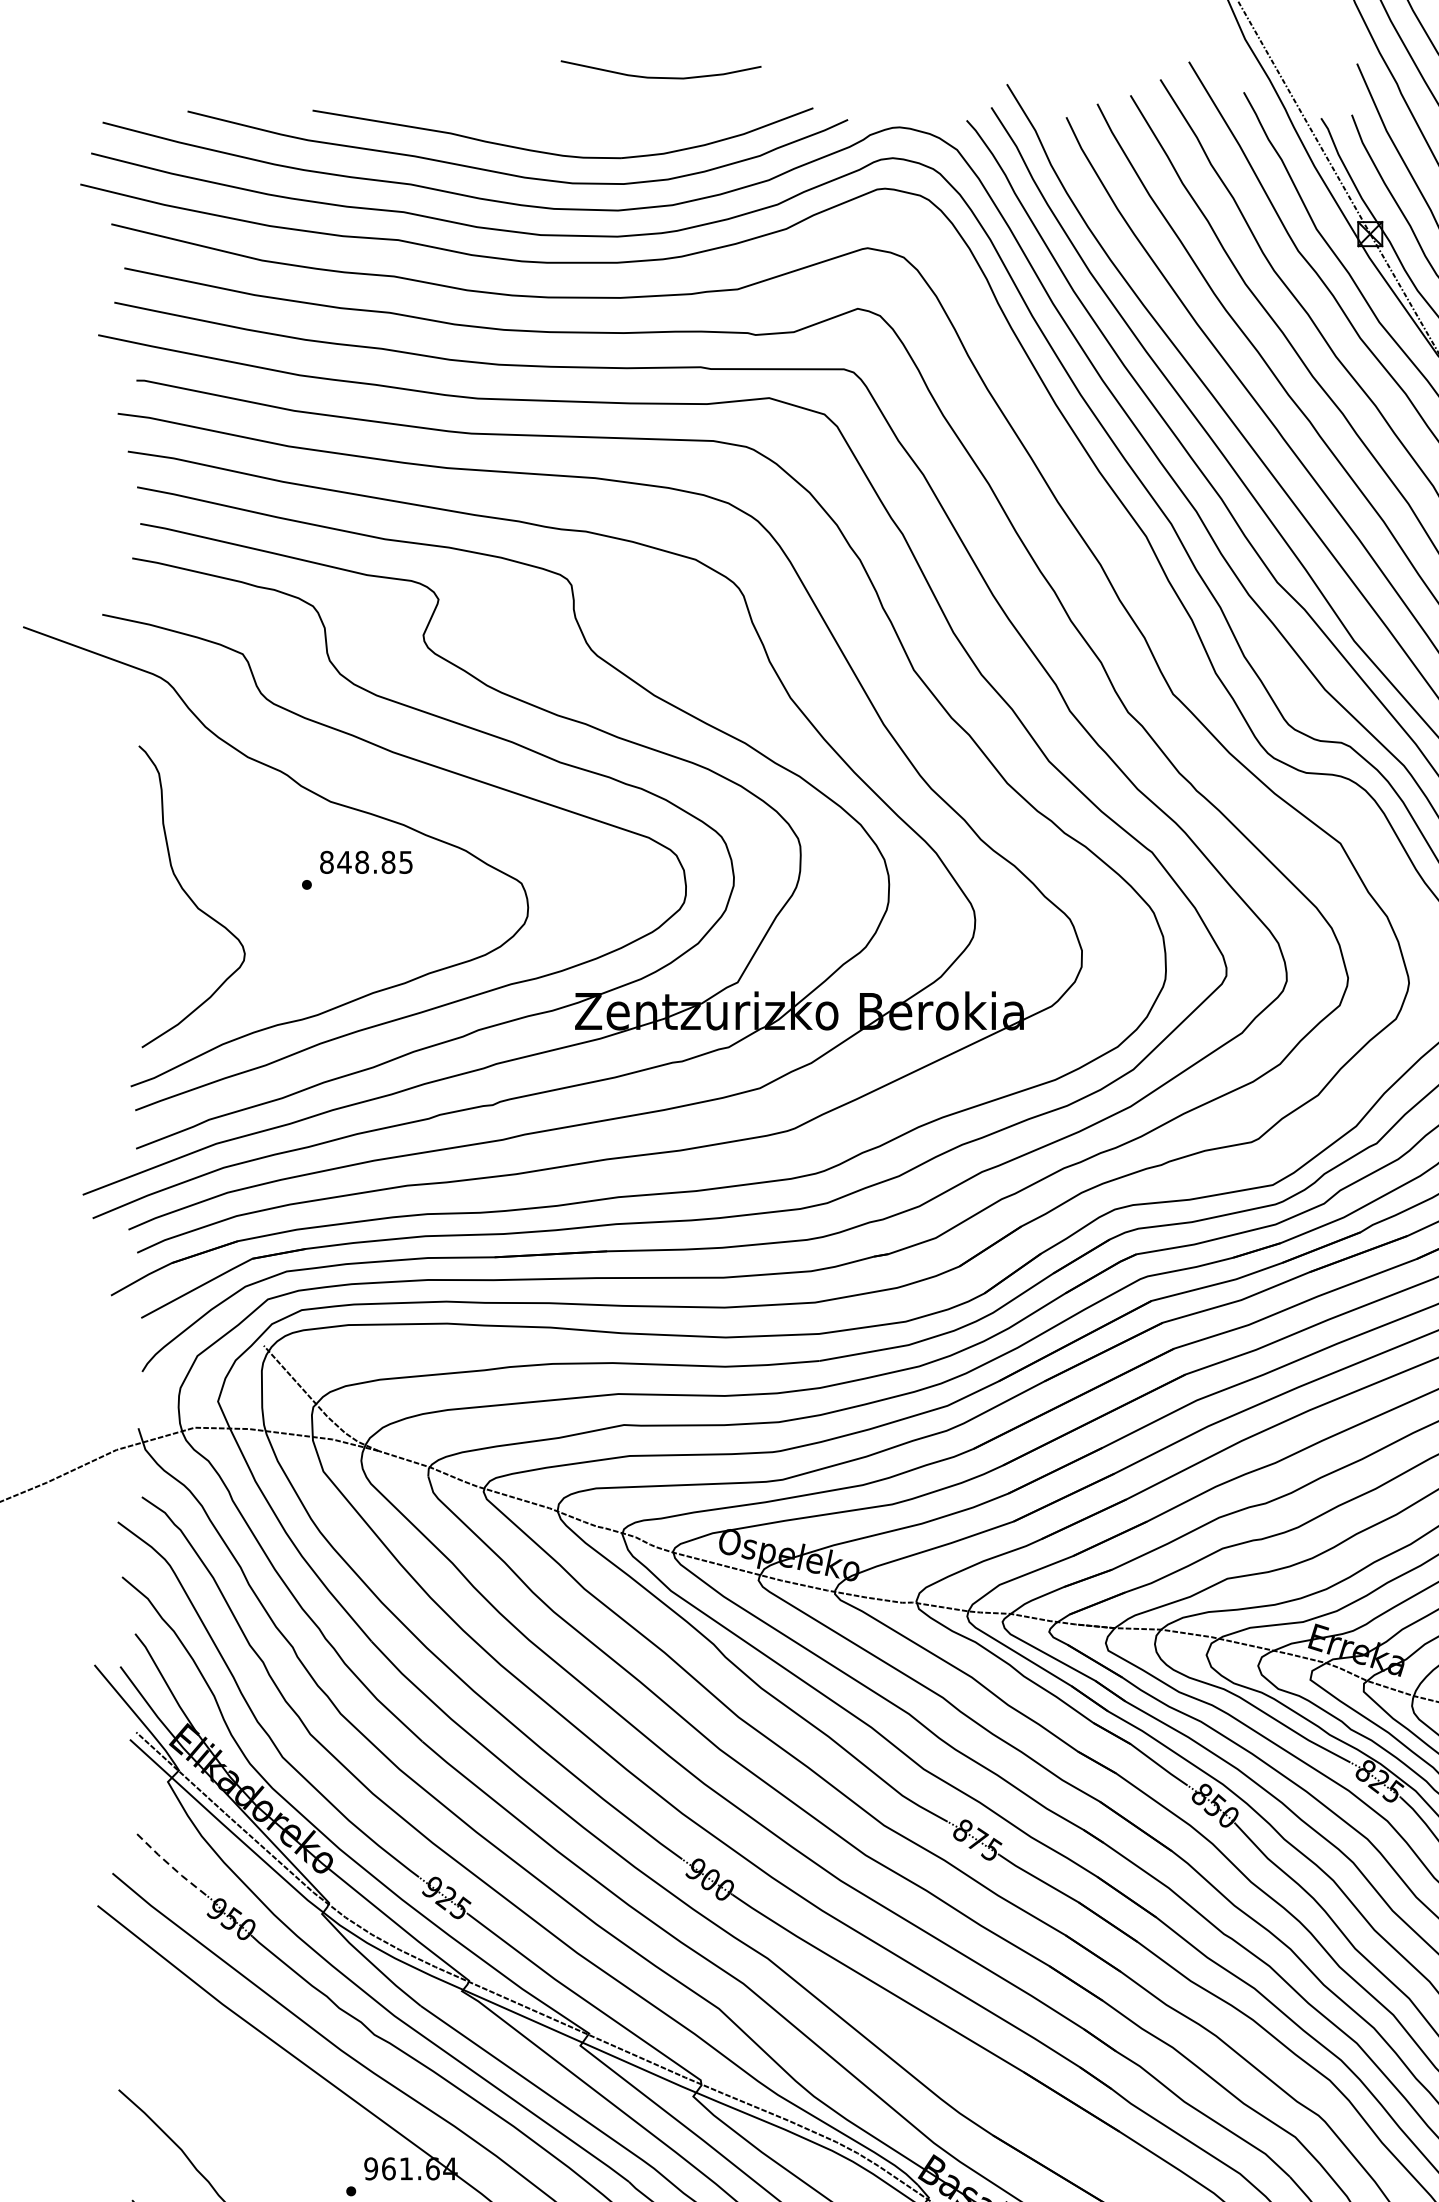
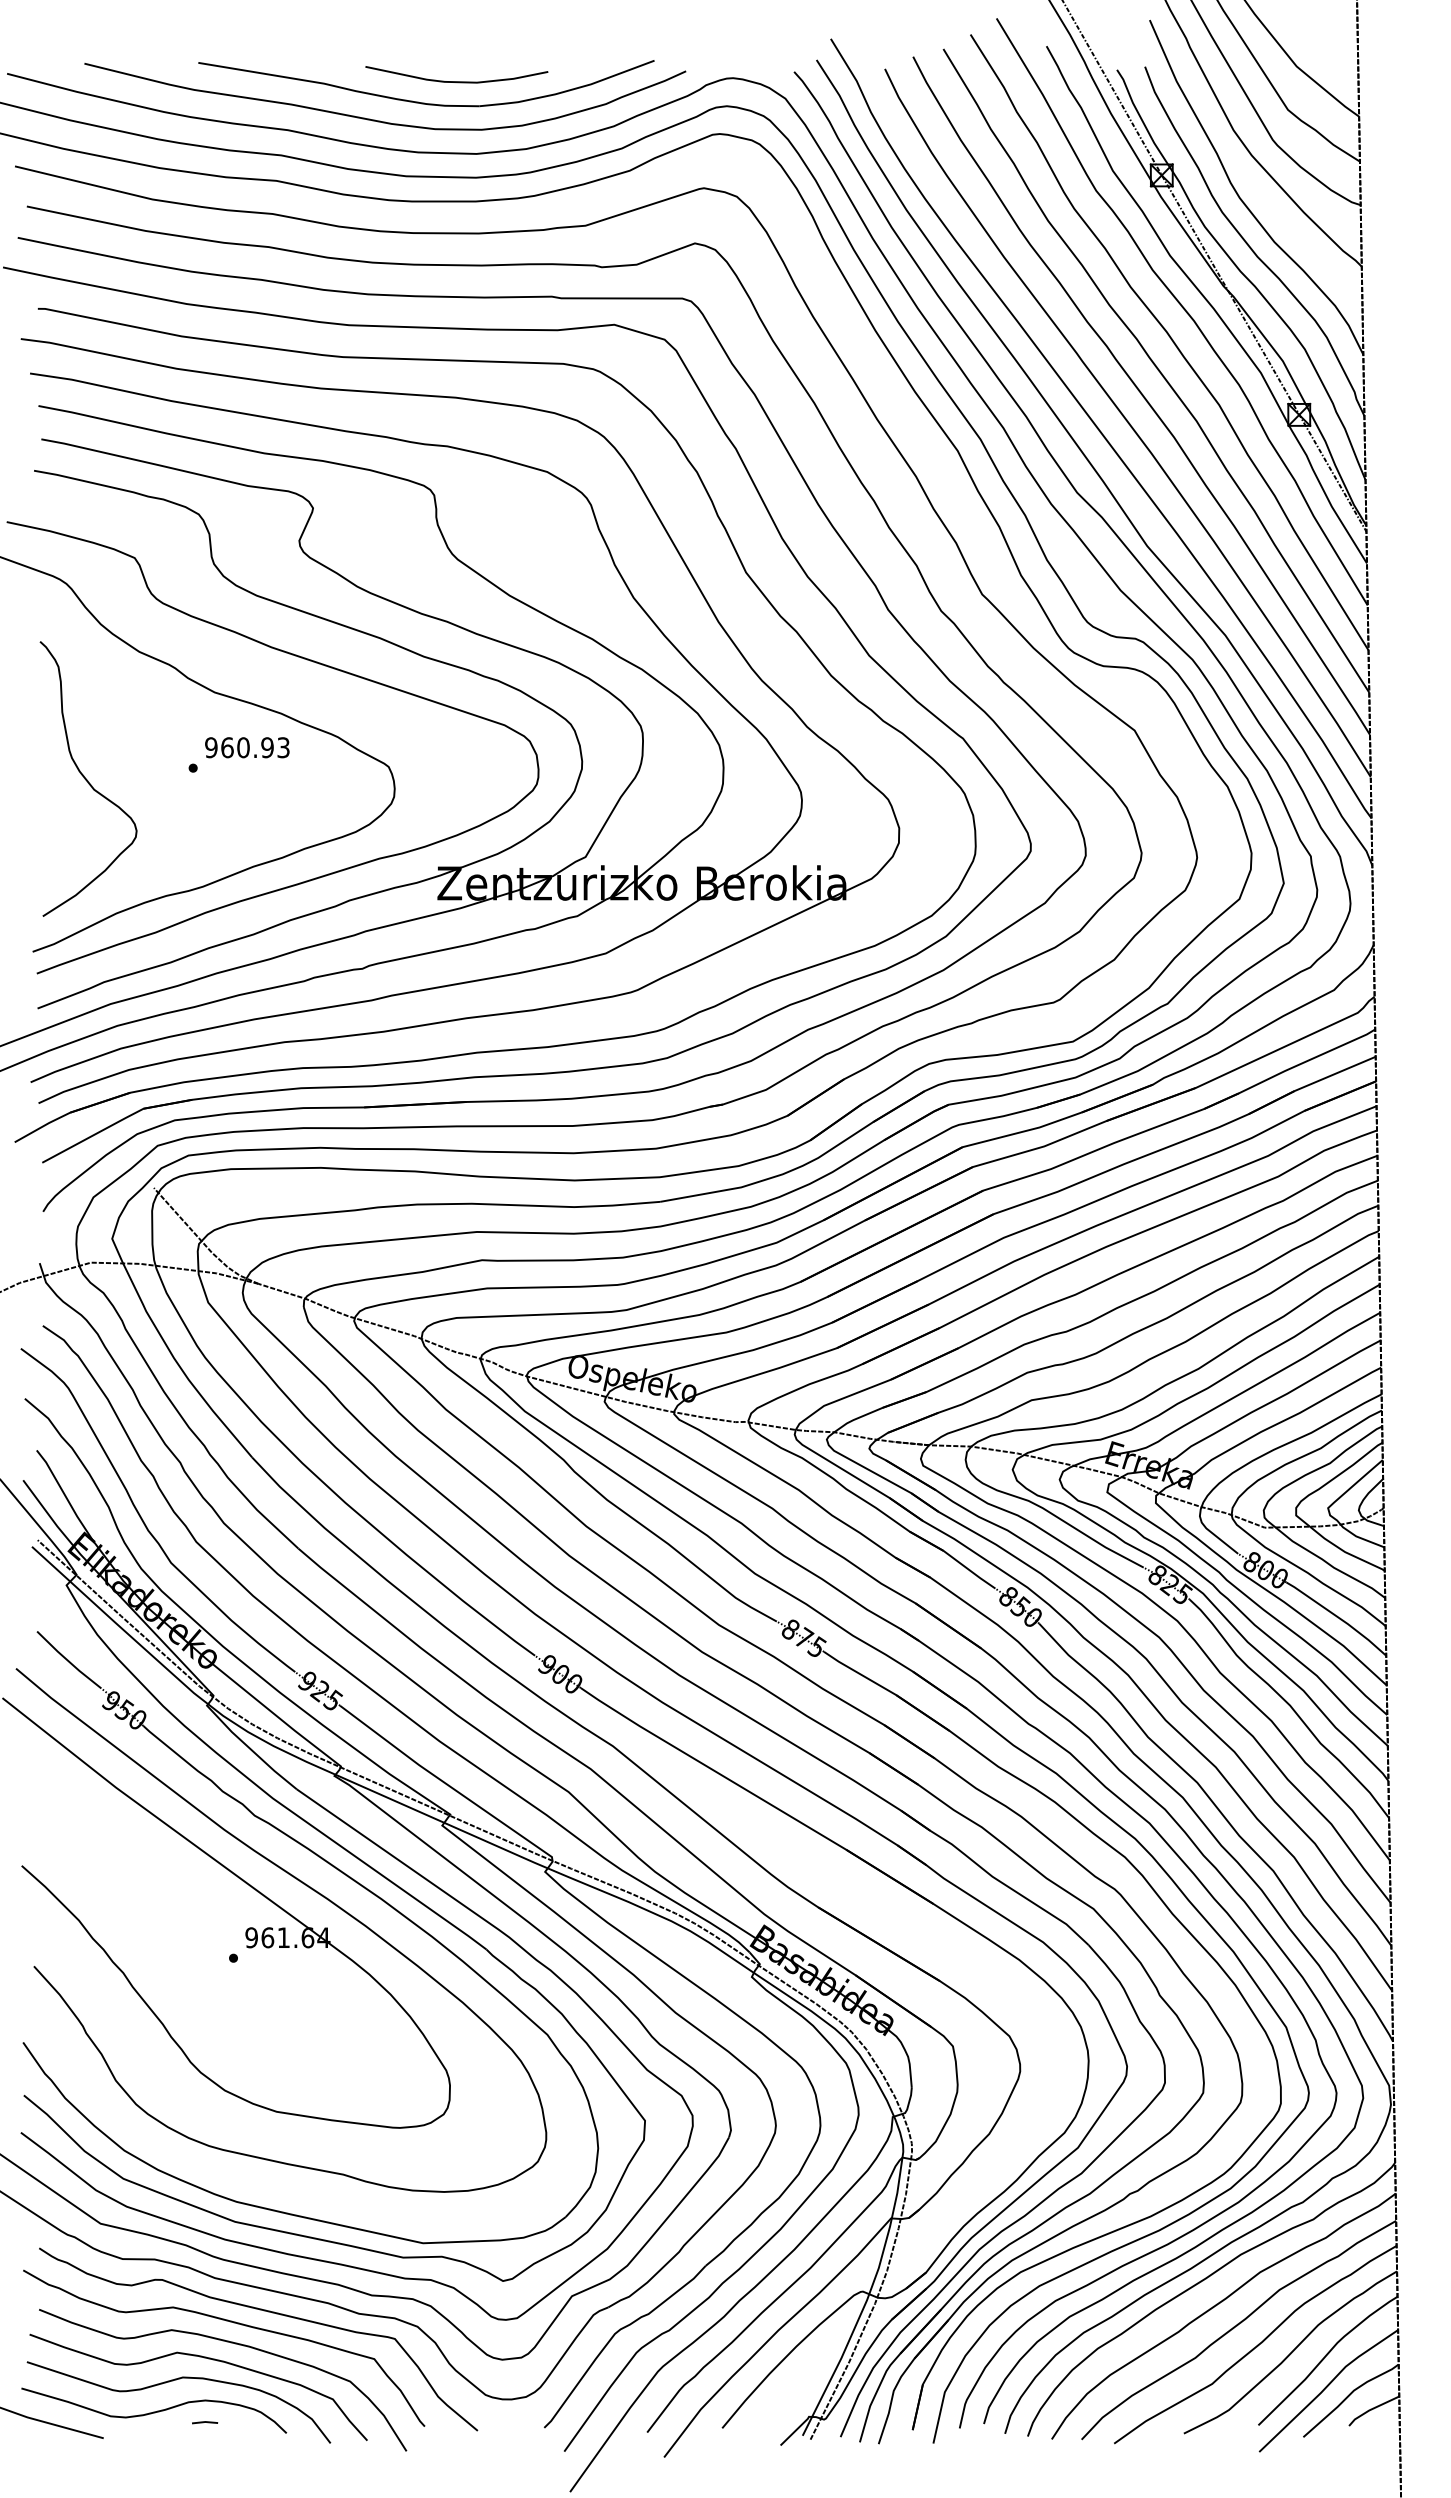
curve: (660, 77) -> (456, 81), moved
text: (366, 862) -> (247, 747), 848.85 -> 960.93
line: (170, 1864) -> (68, 1660), dashed -> solid

